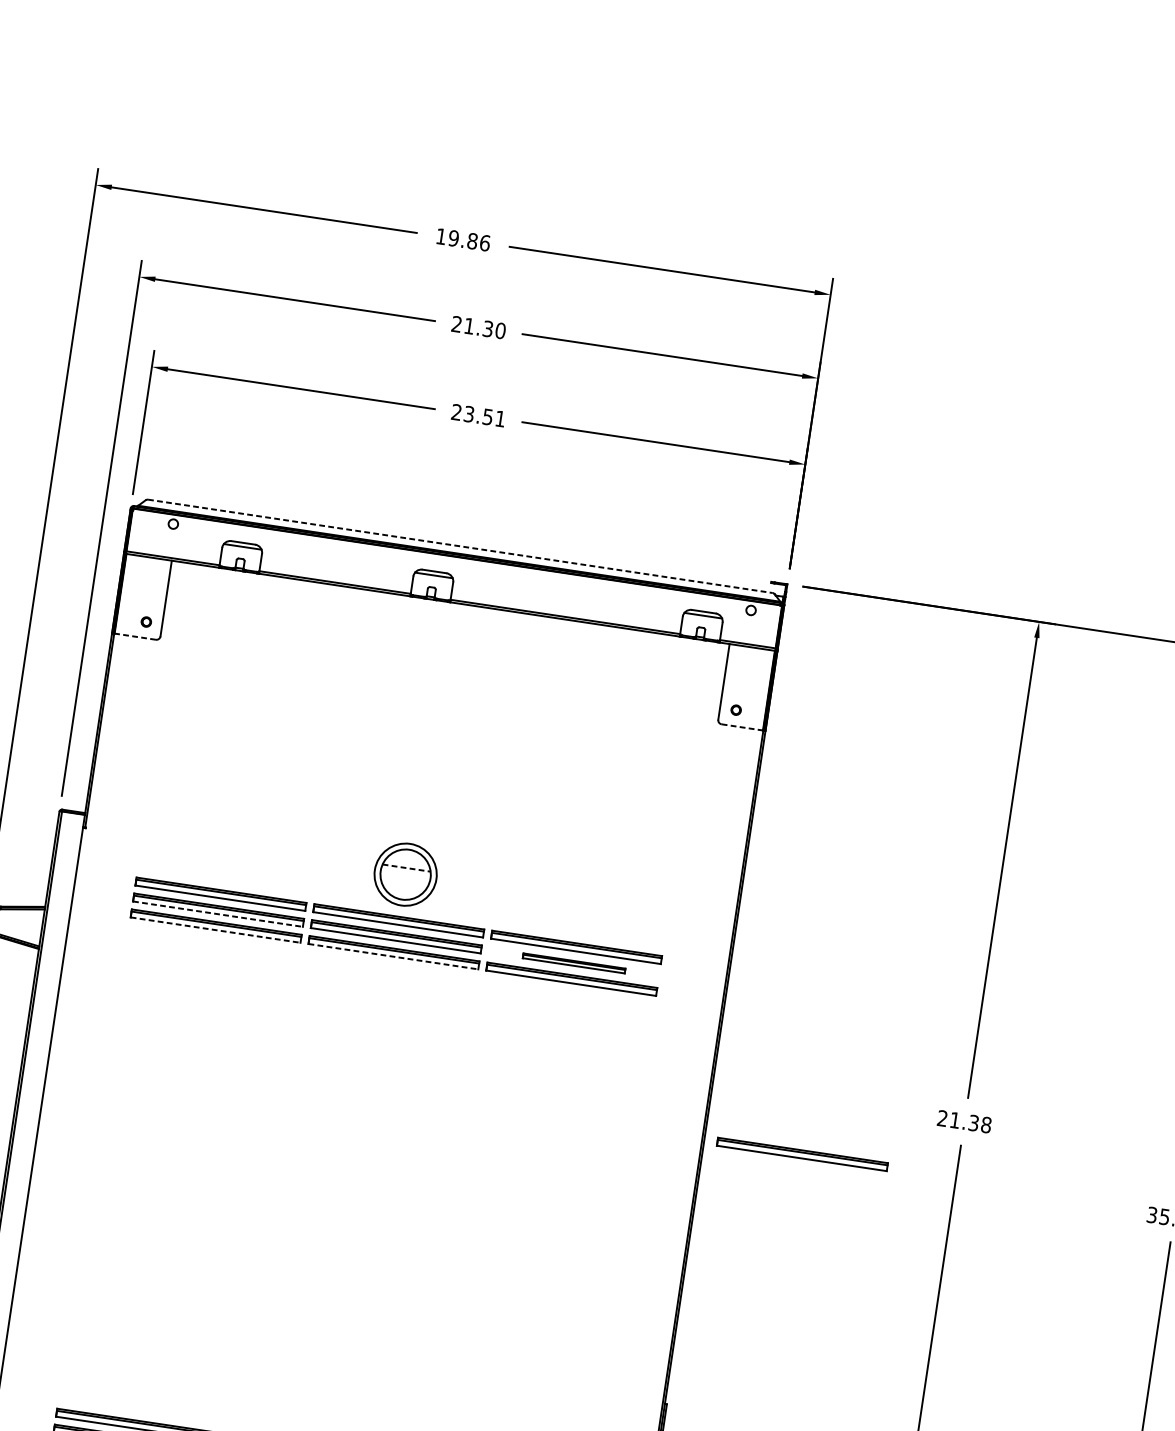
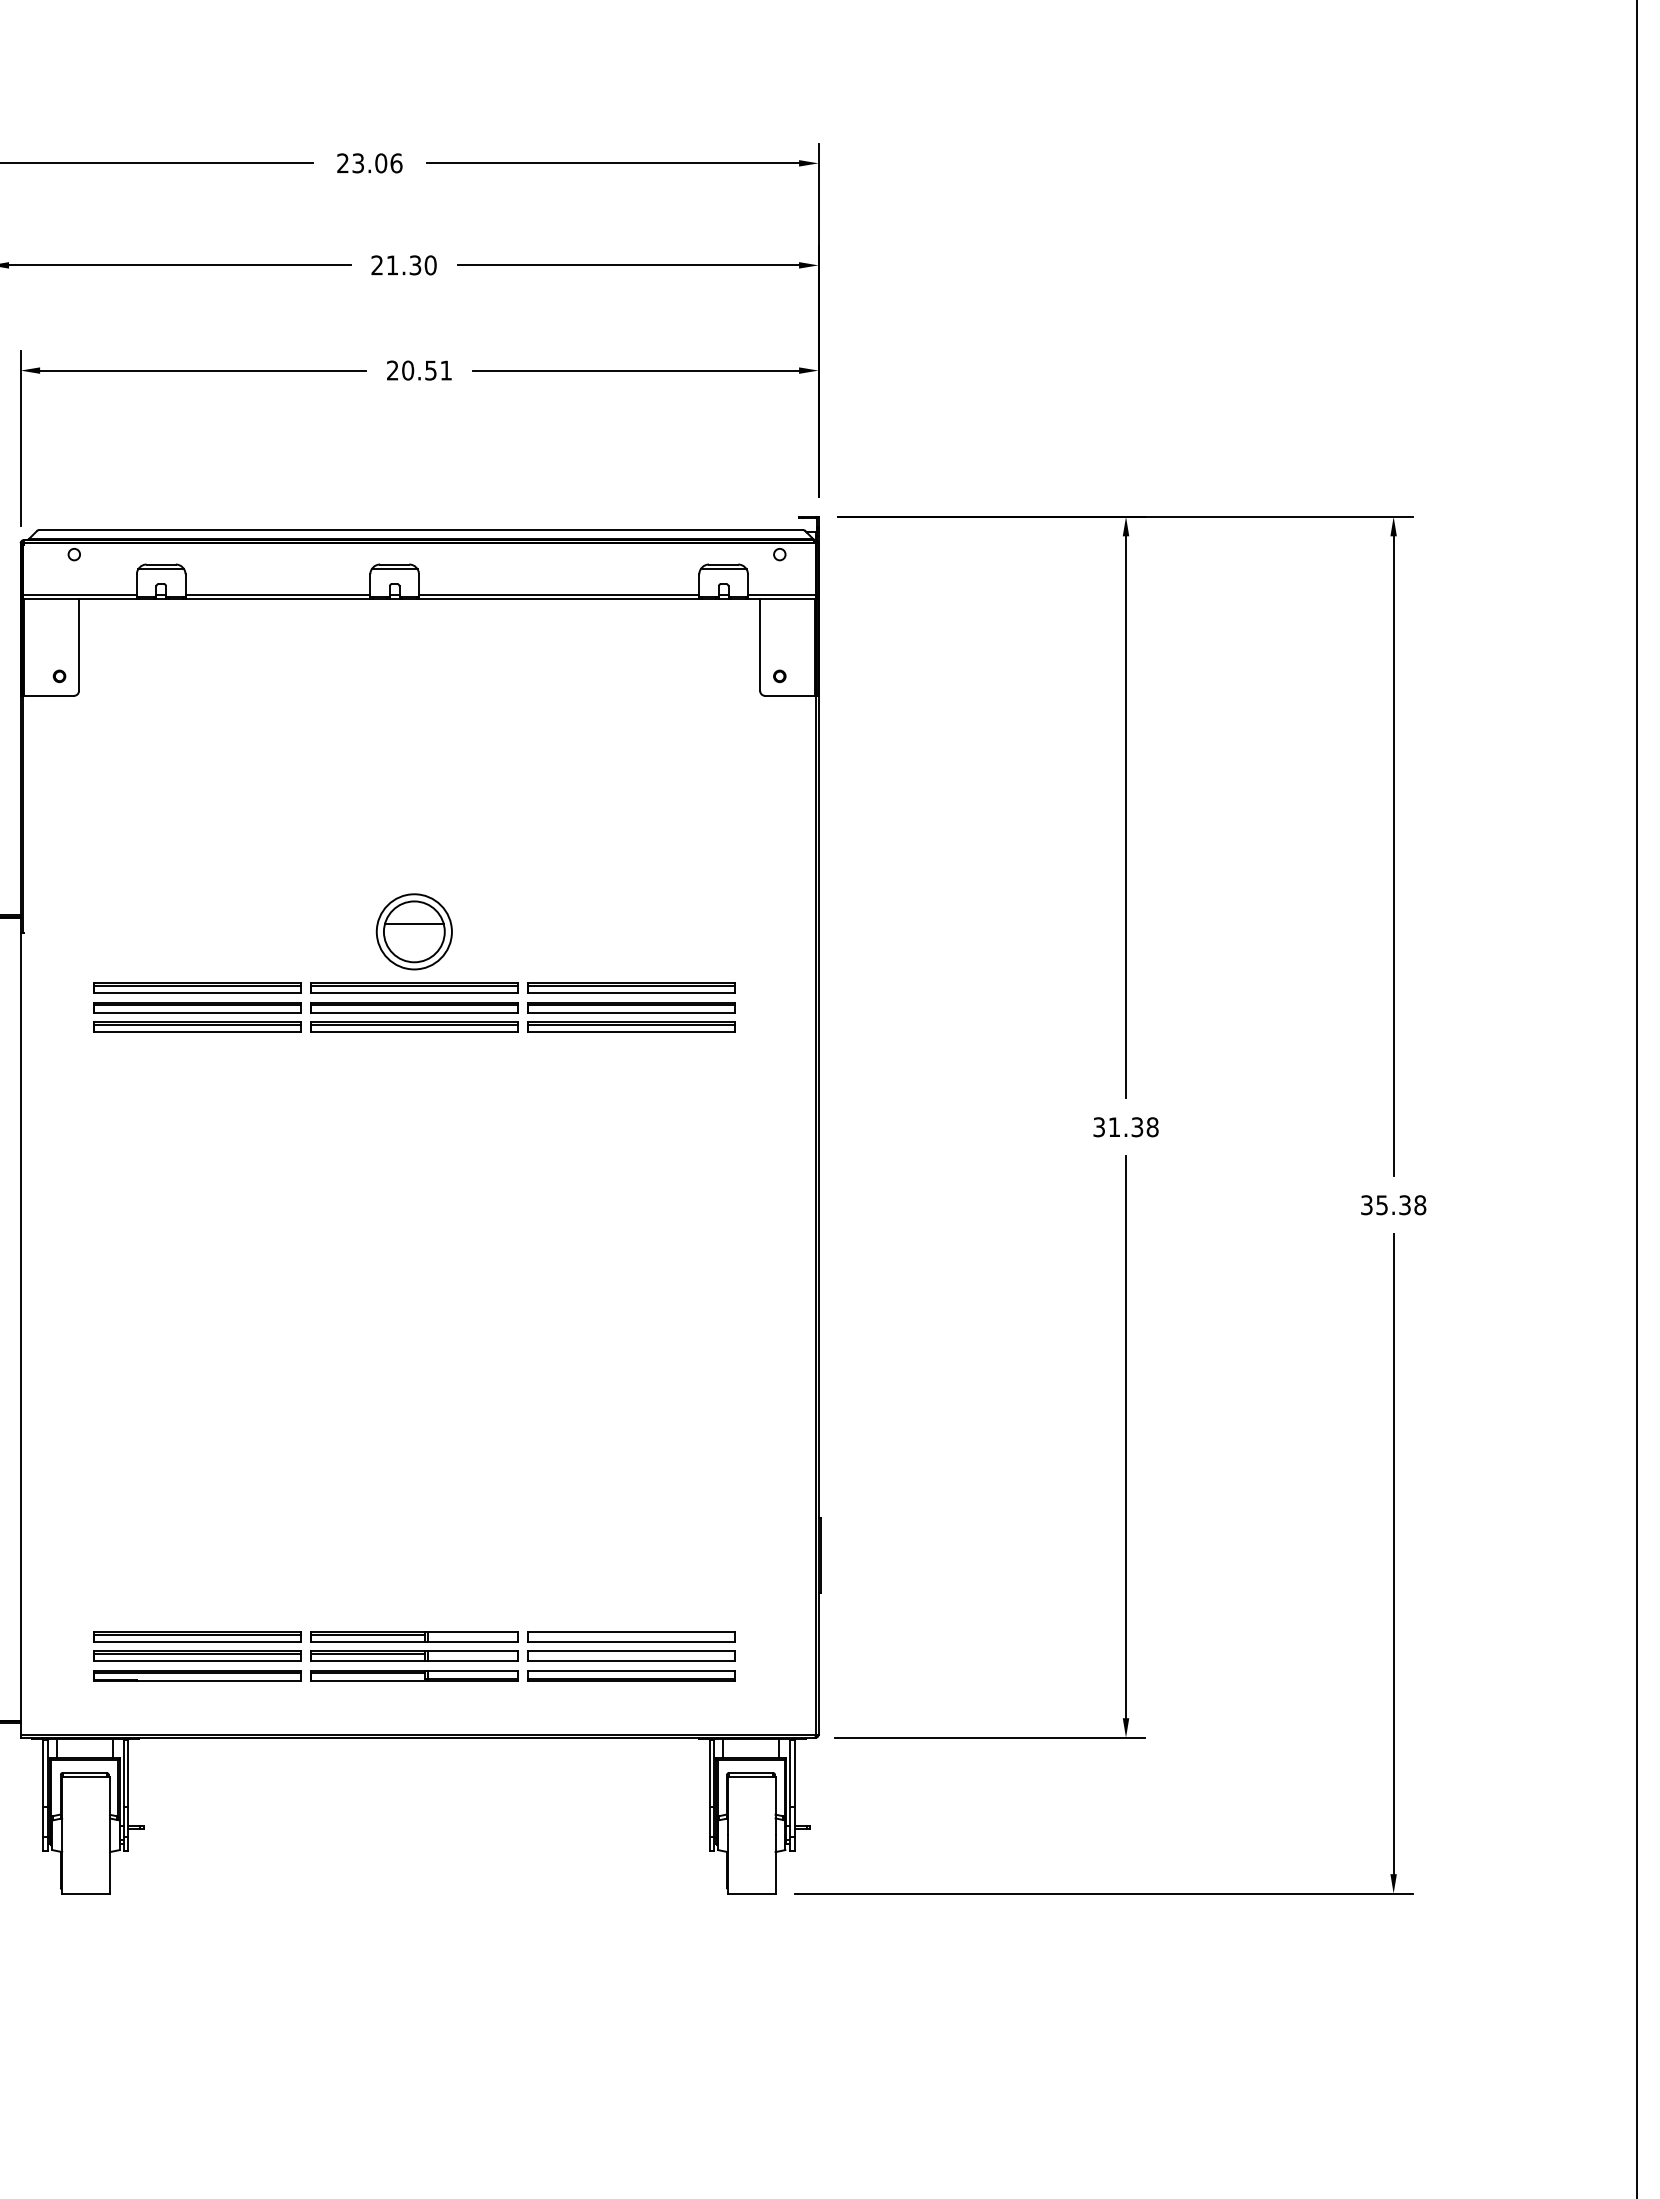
text: (457, 239) -> (362, 163), 19.86 -> 23.06
text: (469, 414) -> (408, 370), 23.51 -> 20.51
line: (460, 546) -> (421, 529), dashed -> solid
line: (134, 636) -> (48, 695), dashed -> solid
line: (742, 727) -> (790, 695), dashed -> solid
line: (406, 867) -> (414, 923), dashed -> solid
line: (218, 914) -> (197, 1012), dashed -> solid
line: (215, 929) -> (197, 1031), dashed -> solid
line: (393, 956) -> (414, 1031), dashed -> solid
part: (574, 963) -> (631, 1007), size x1.67
text: (941, 1118) -> (1098, 1127), 21.38 -> 31.38
part: (802, 1153) -> (938, 1194), removed

